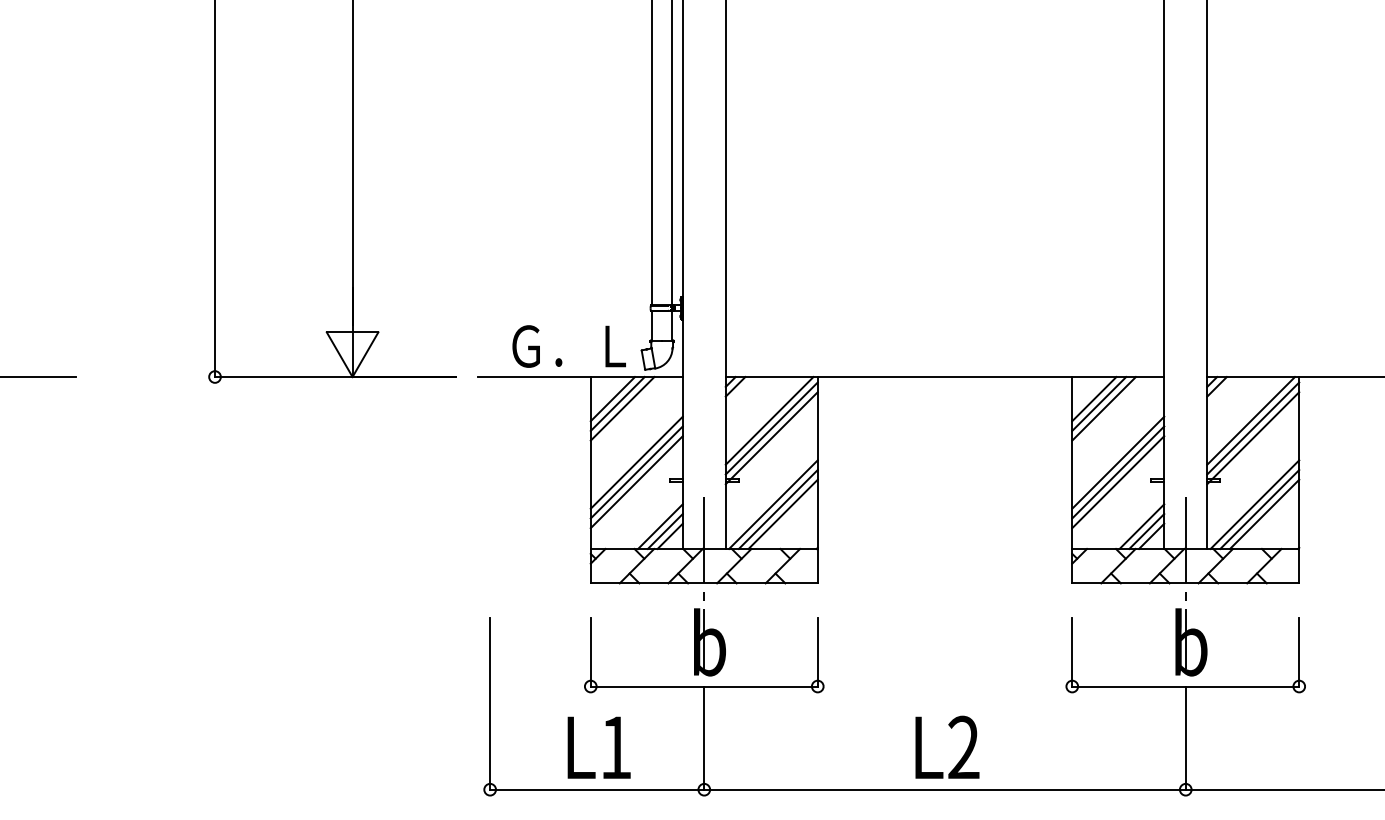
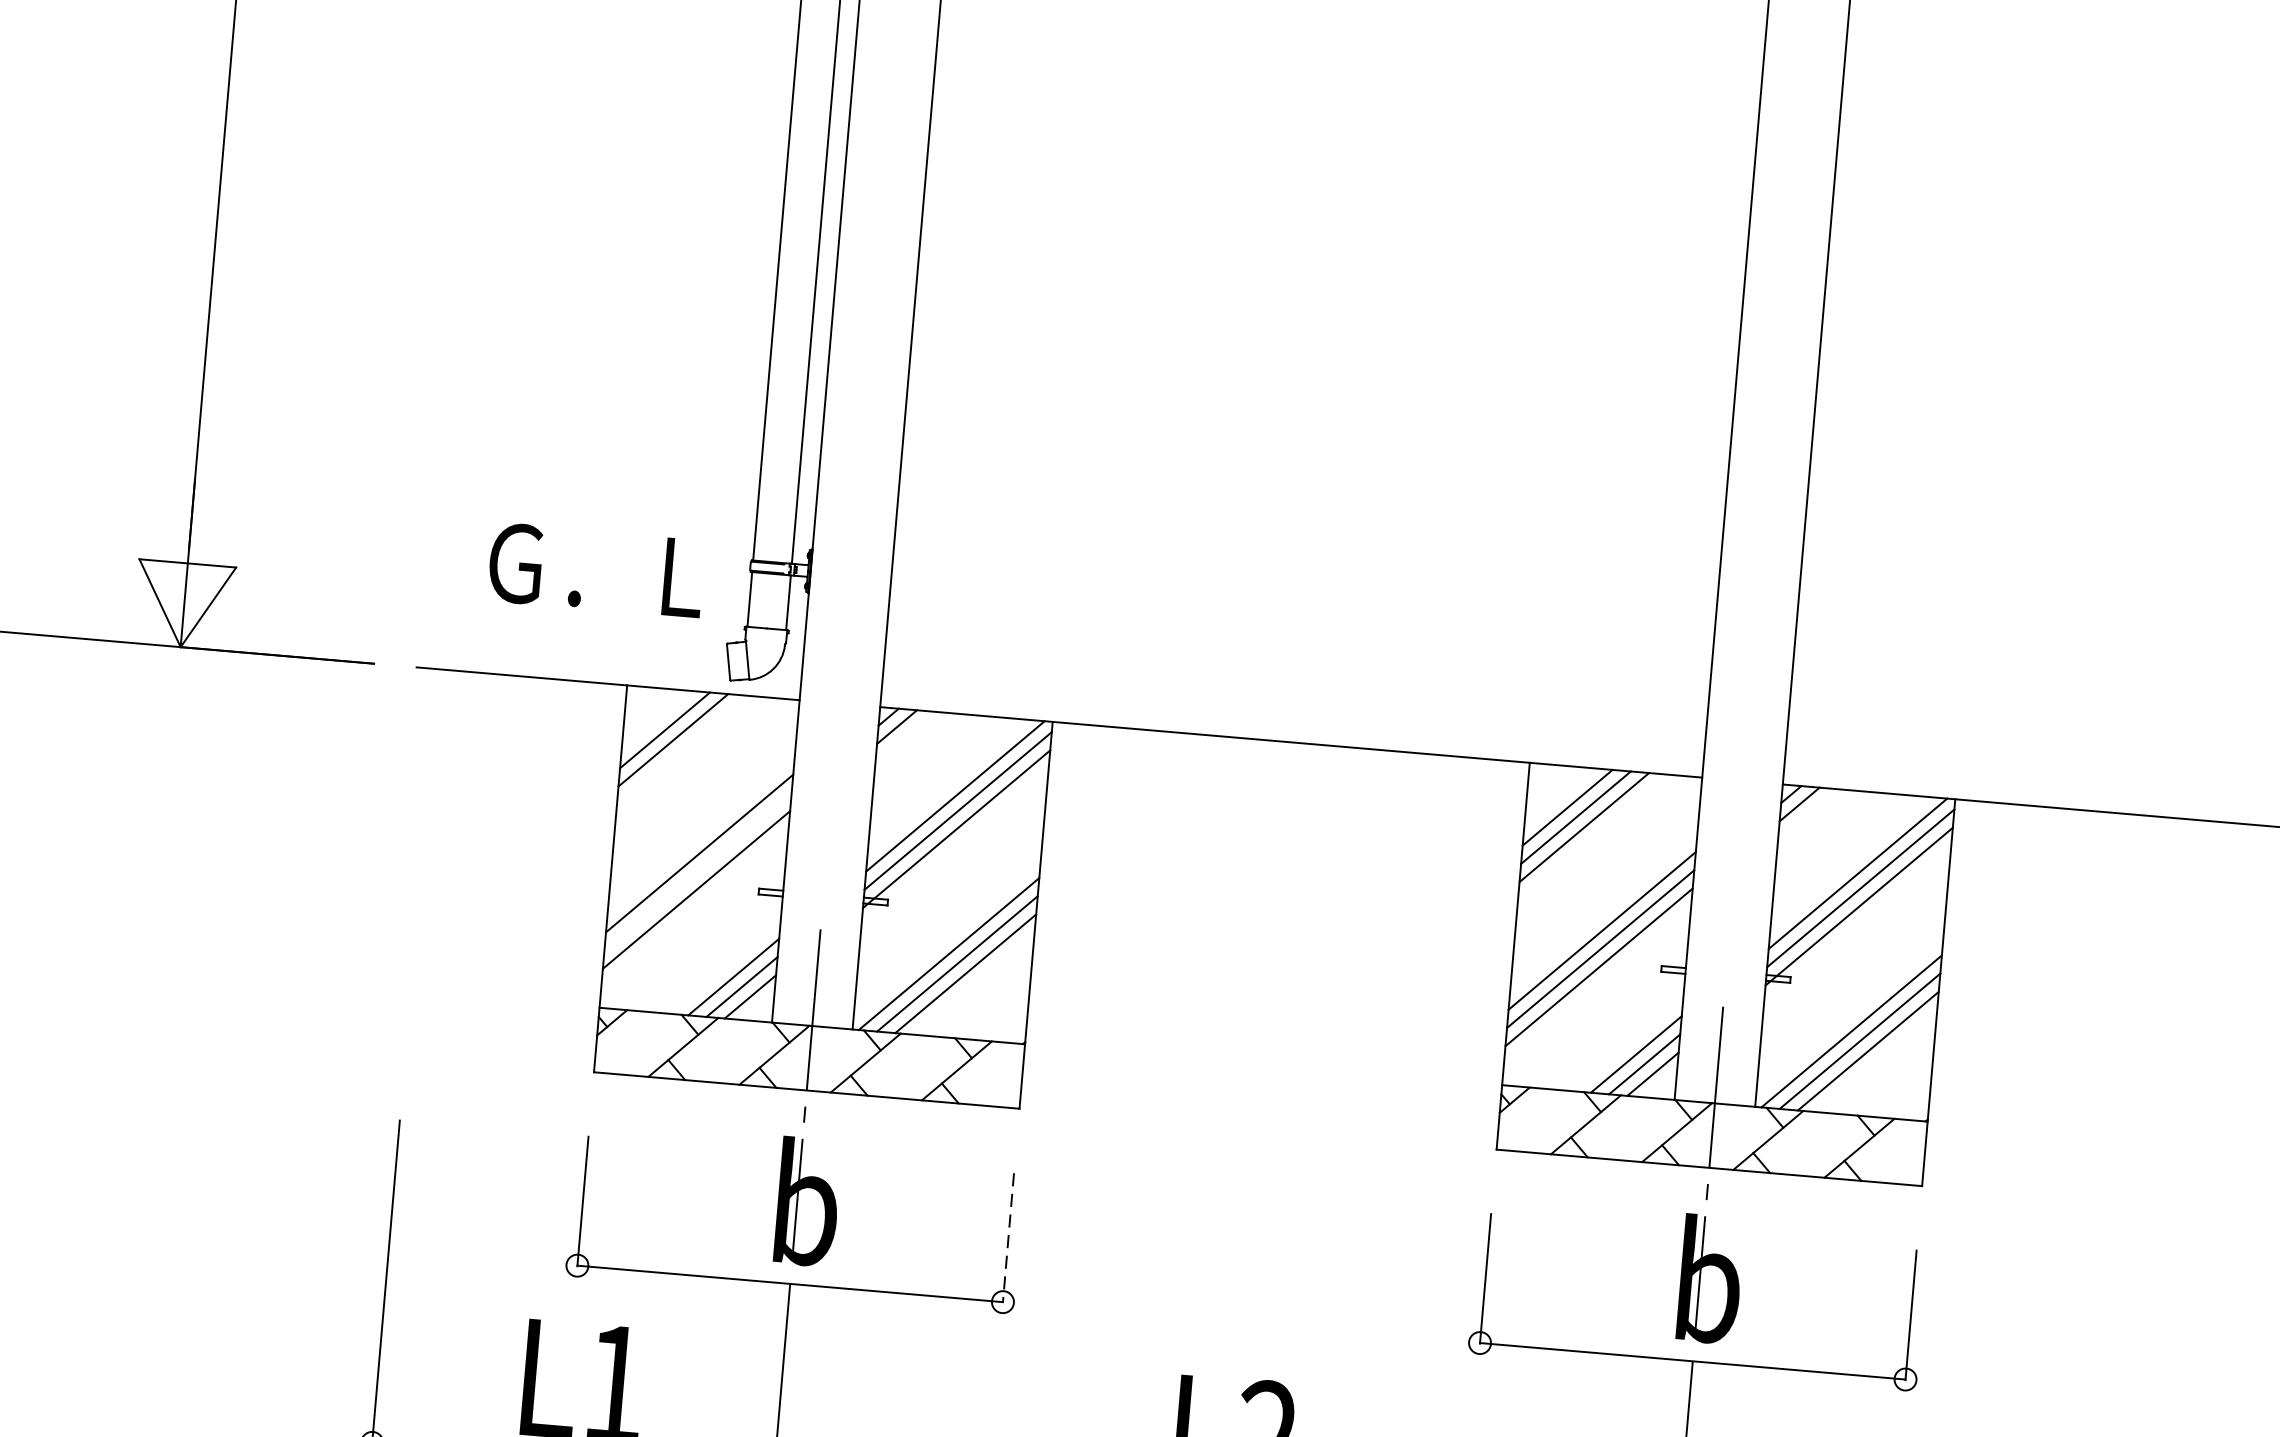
text: (568, 346) -> (594, 570), moved
line: (622, 408) -> (681, 749), removed
line: (636, 472) -> (697, 871), removed
line: (817, 652) -> (1007, 1238), solid -> dashed

